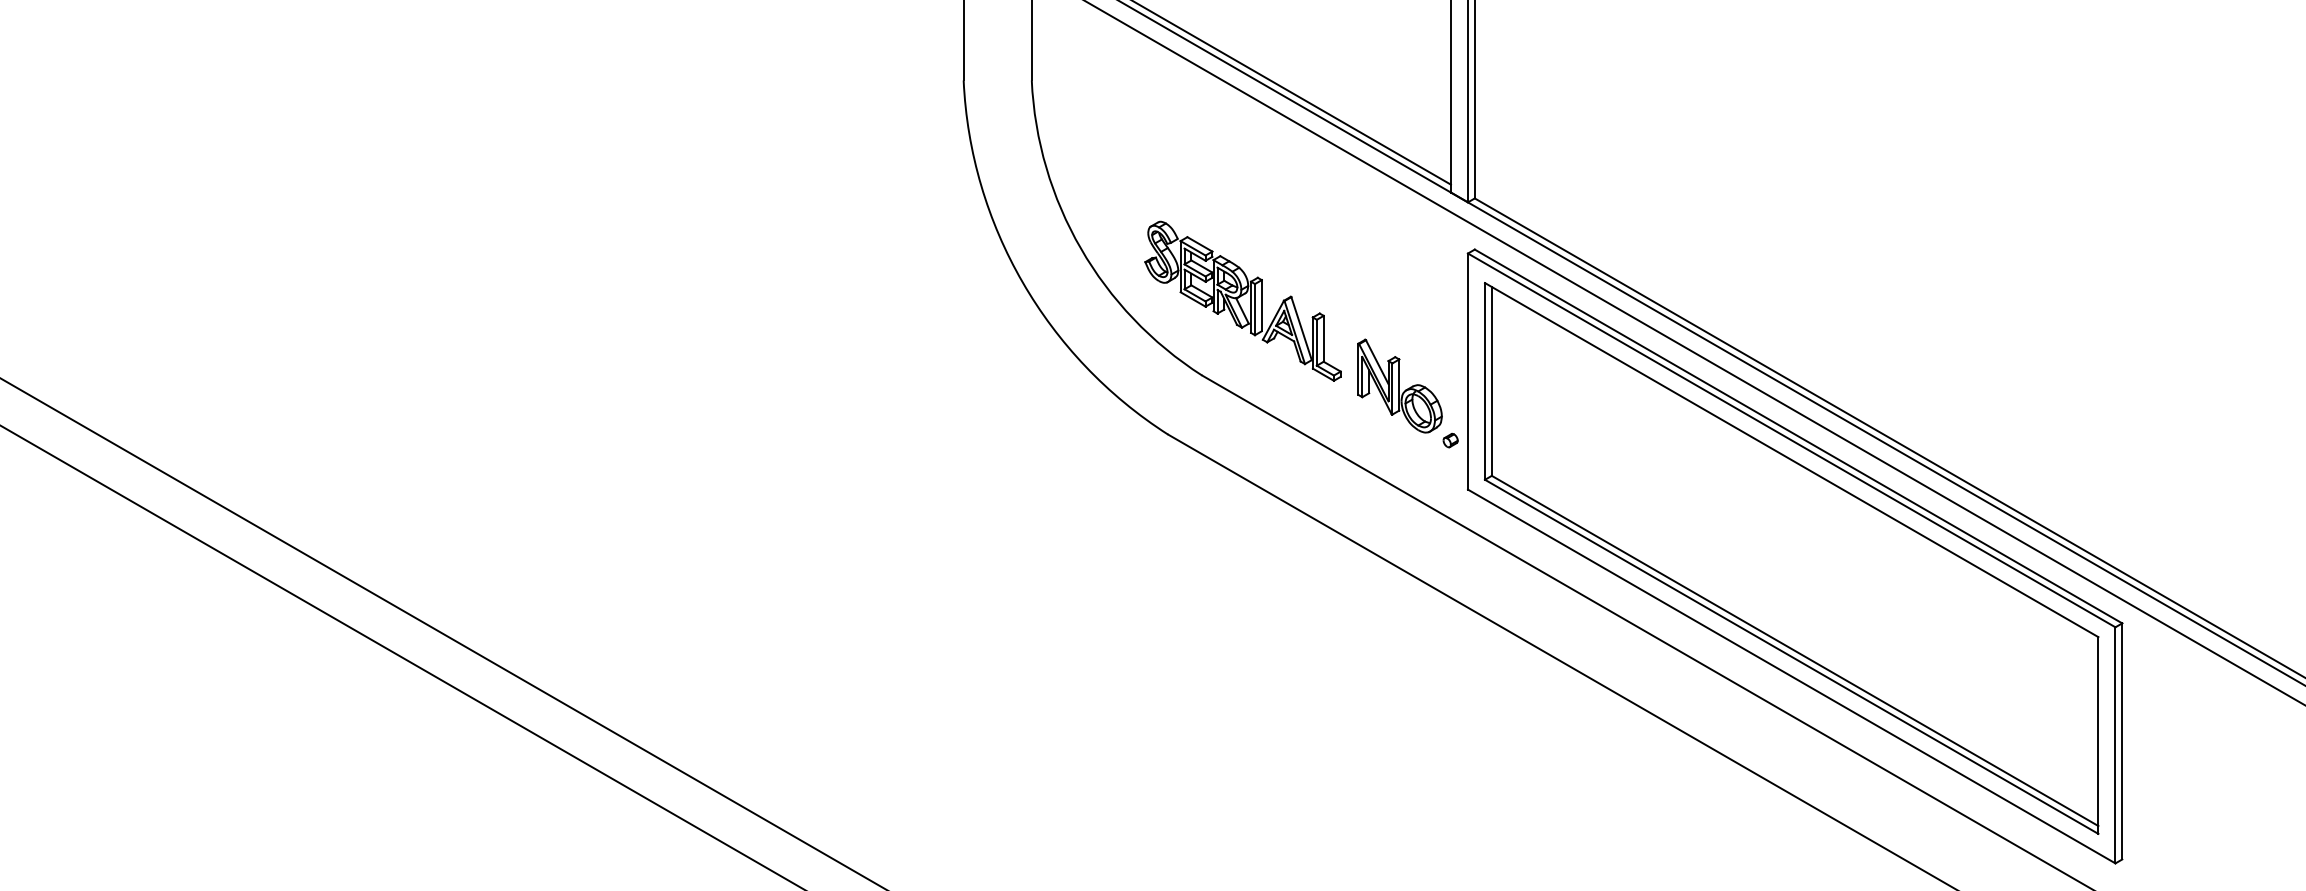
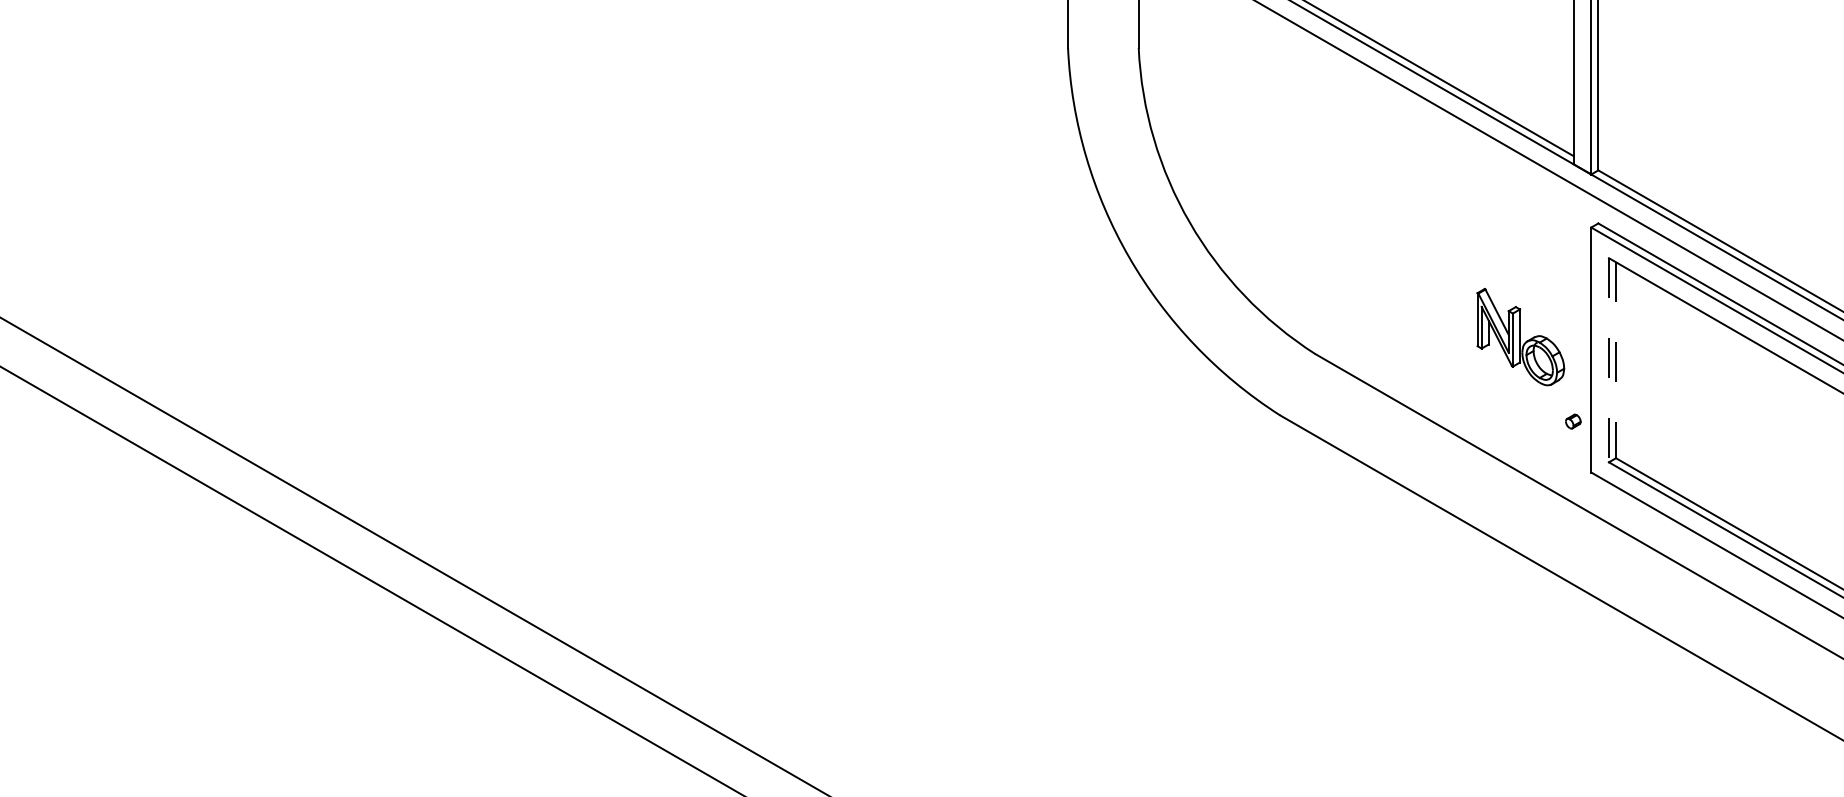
part: (1242, 300) -> (1357, 276), removed
line: (1485, 381) -> (1609, 360), solid -> dashed
line: (1491, 381) -> (1615, 360), solid -> dashed
part: (1399, 385) -> (1520, 336), moved

